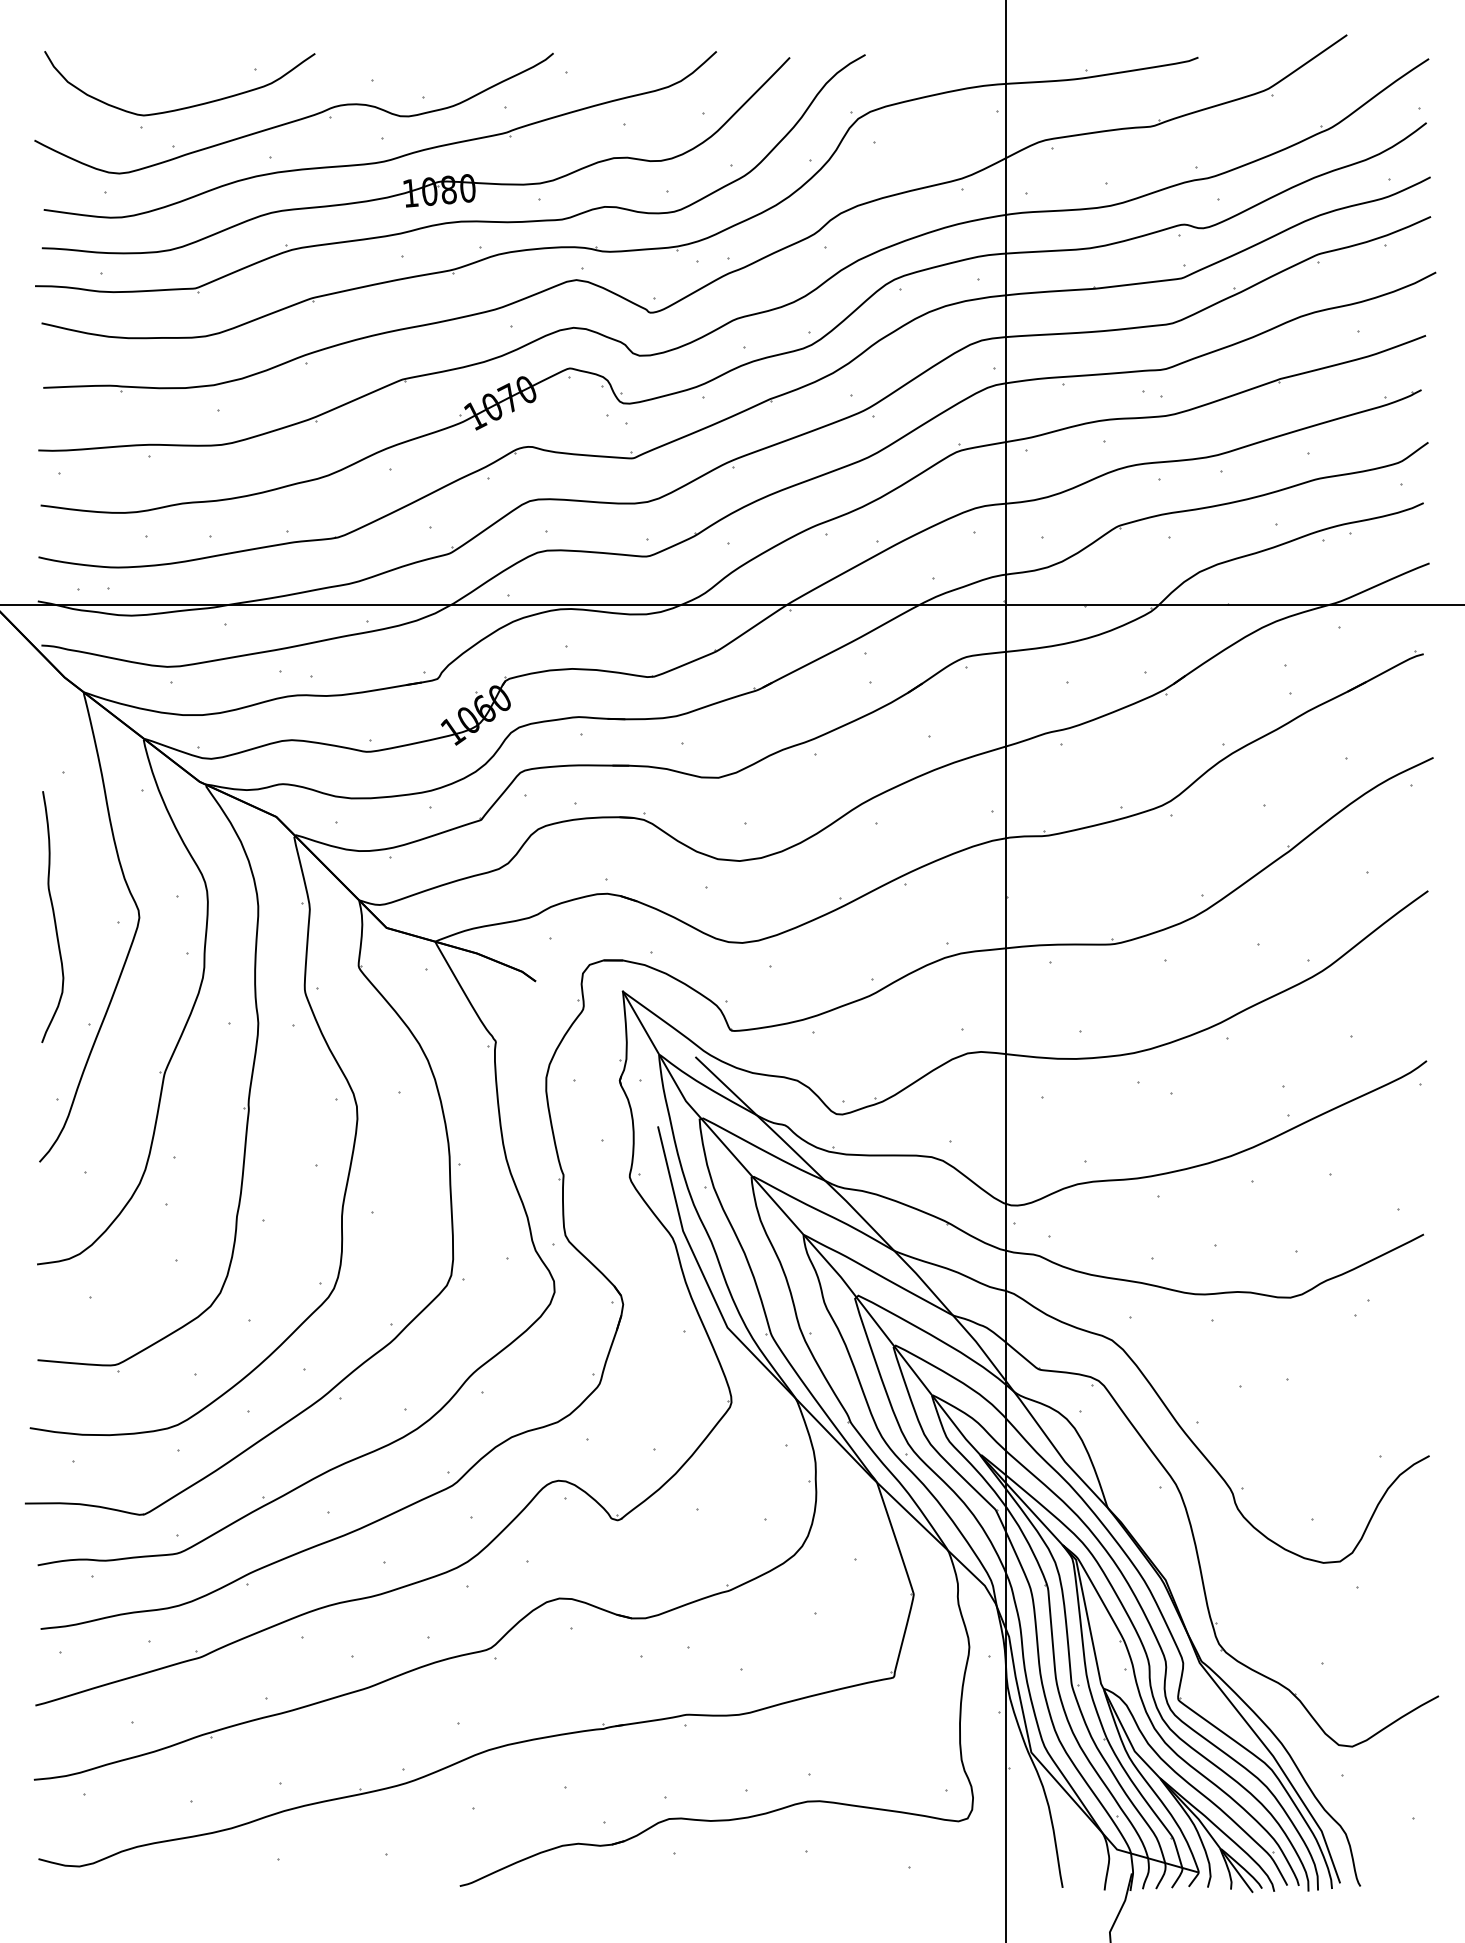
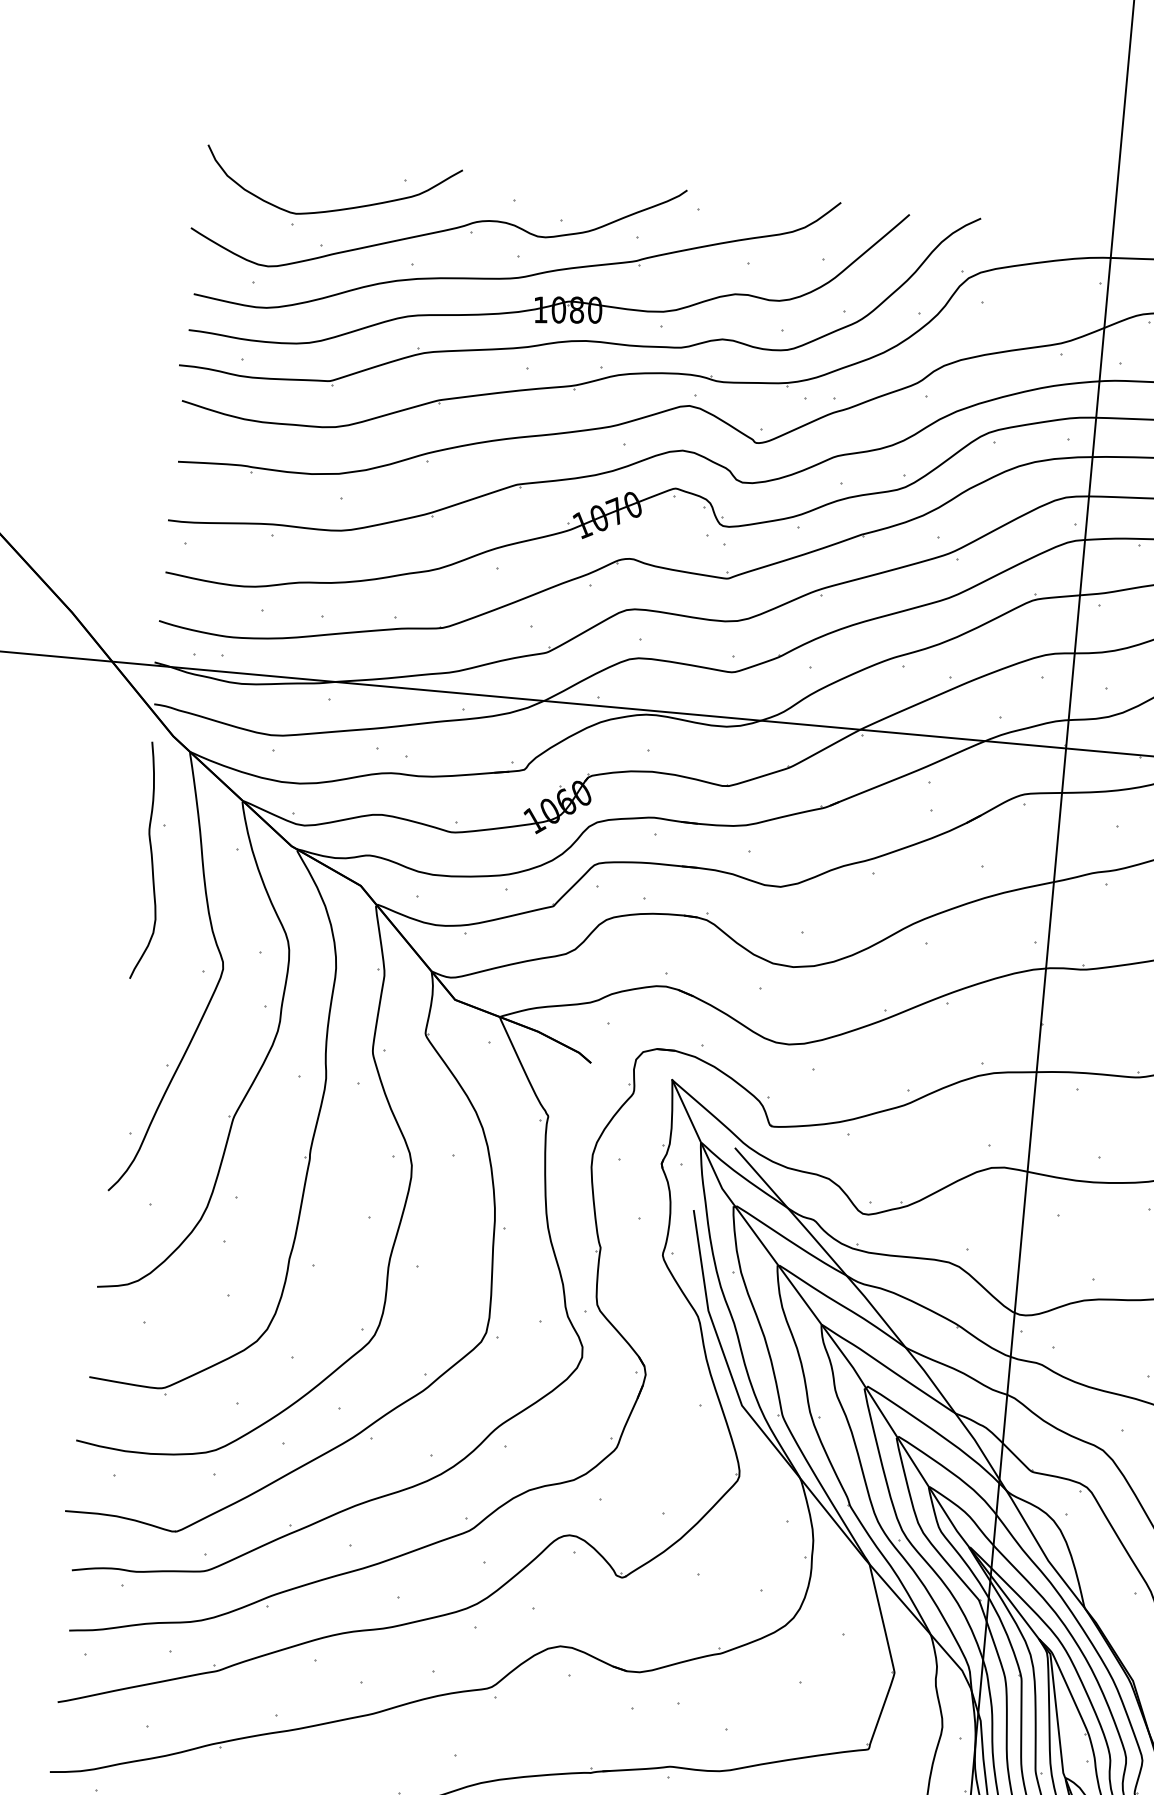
curve: (53, 916) -> (151, 860), moved

